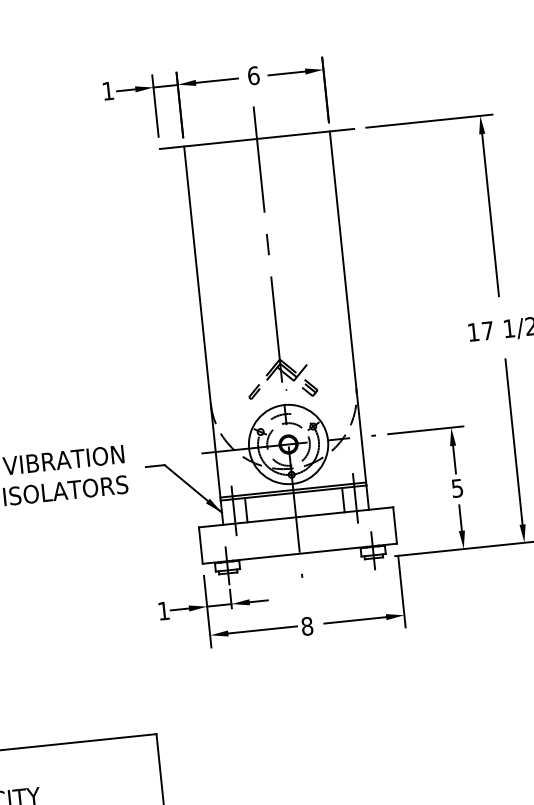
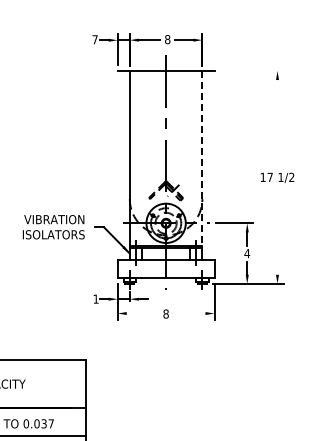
text: (253, 75) -> (167, 39), 6 -> 8
text: (106, 90) -> (94, 39), 1 -> 7
line: (428, 120) -> (251, 70), removed
line: (490, 215) -> (277, 120), removed
line: (348, 308) -> (202, 159), solid -> dashed
line: (513, 441) -> (277, 233), removed
text: (457, 488) -> (247, 253), 5 -> 4
line: (354, 620) -> (189, 313), removed
line: (261, 629) -> (143, 313), removed

